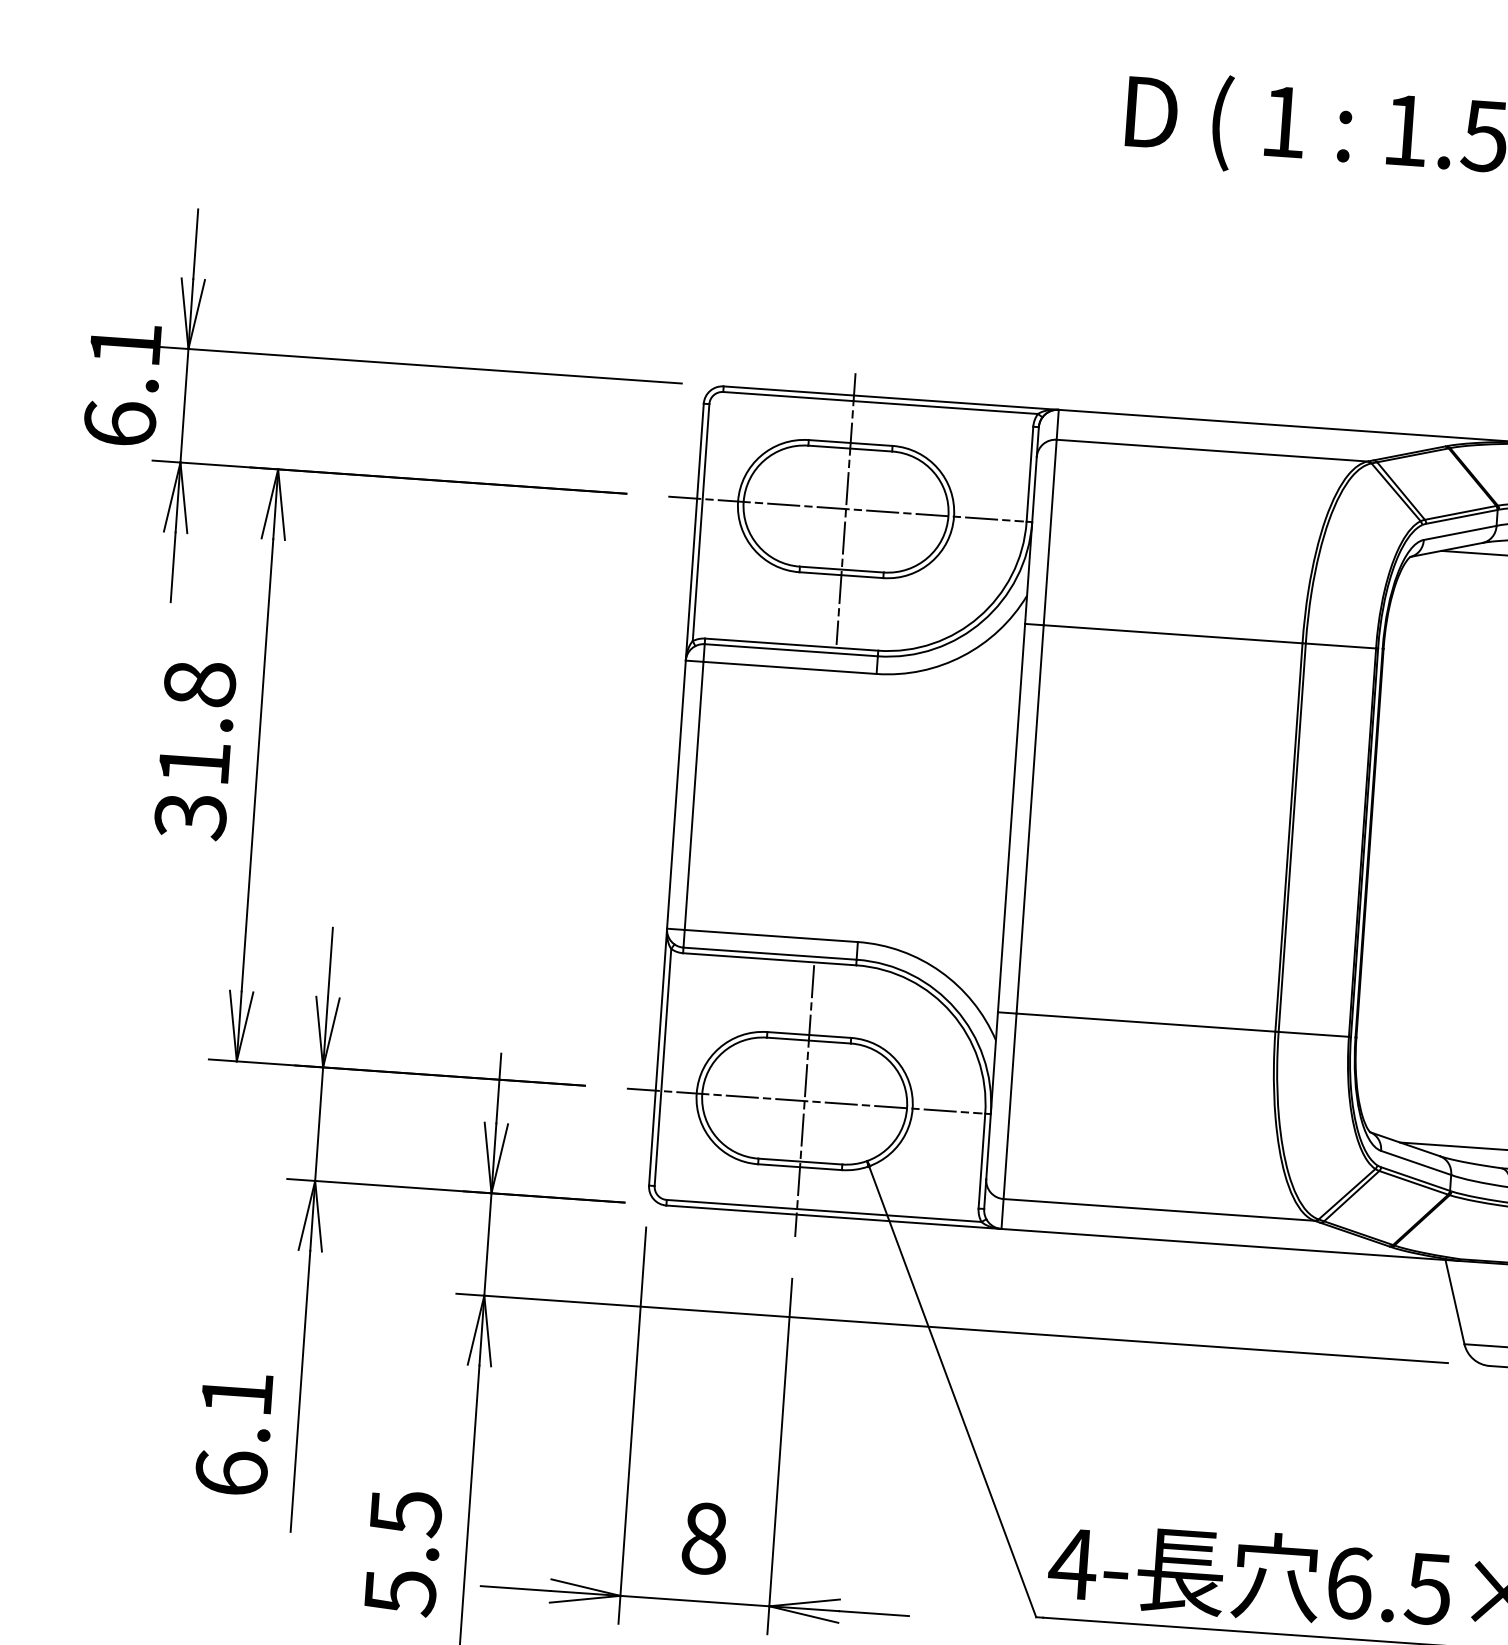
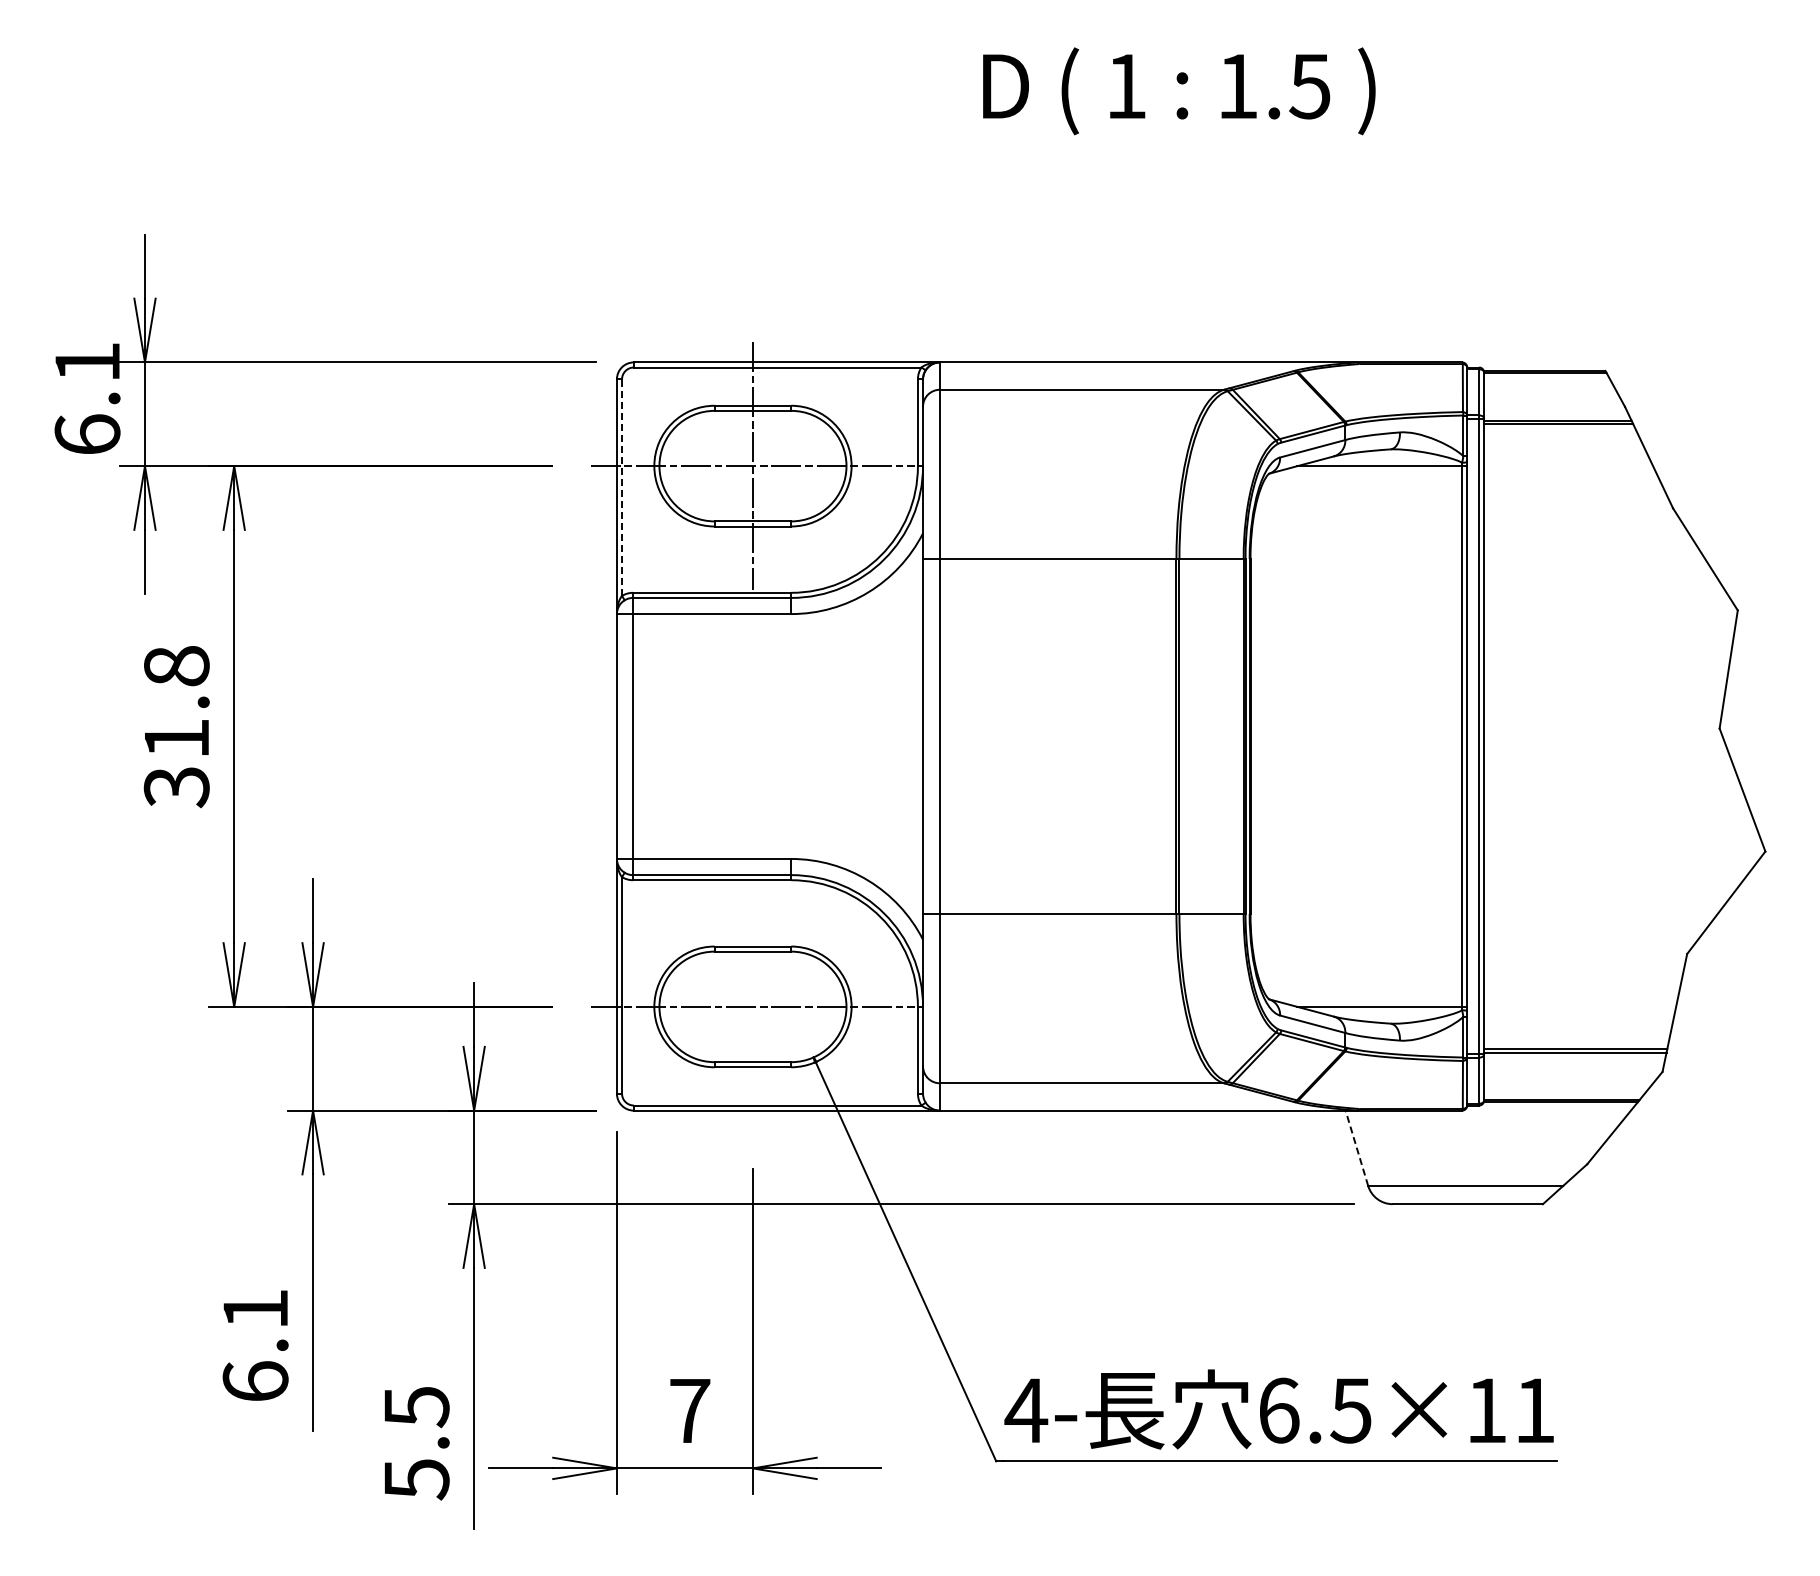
line: (701, 522) -> (622, 487), solid -> dashed
line: (804, 1100) -> (752, 1006), removed
line: (1454, 1301) -> (1356, 1147), solid -> dashed
text: (705, 1538) -> (690, 1410), 8 -> 7

